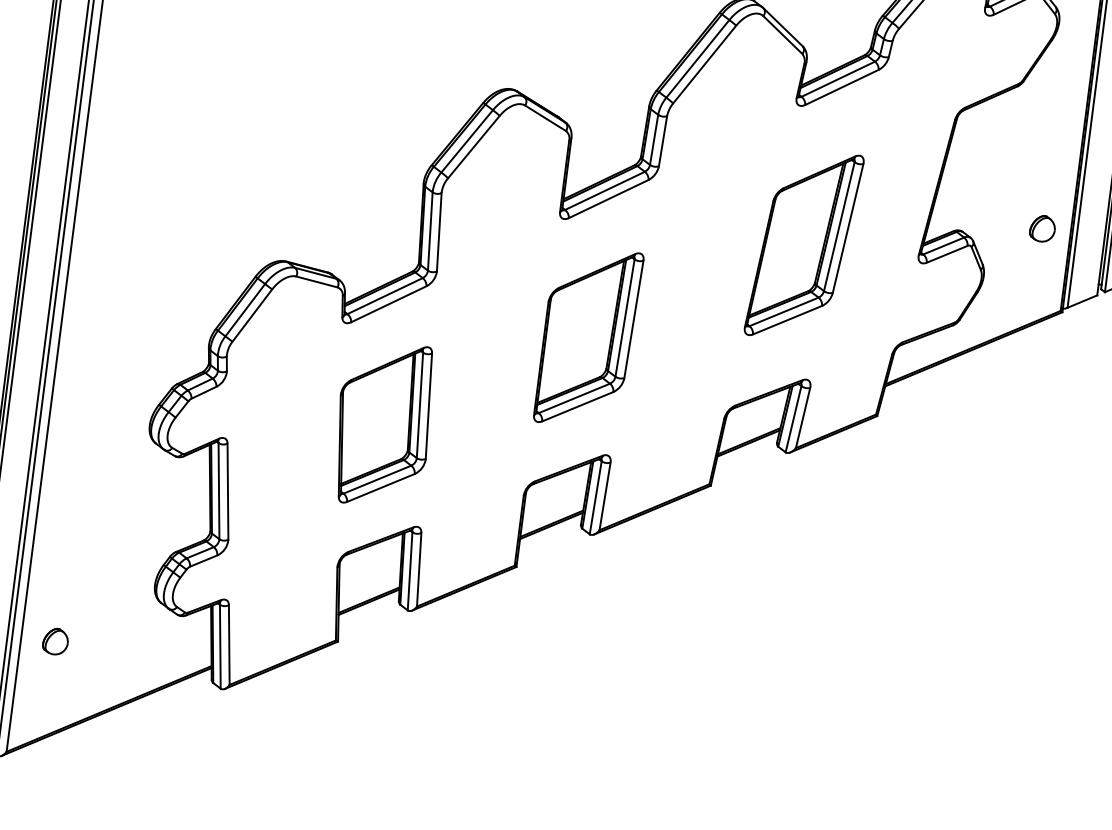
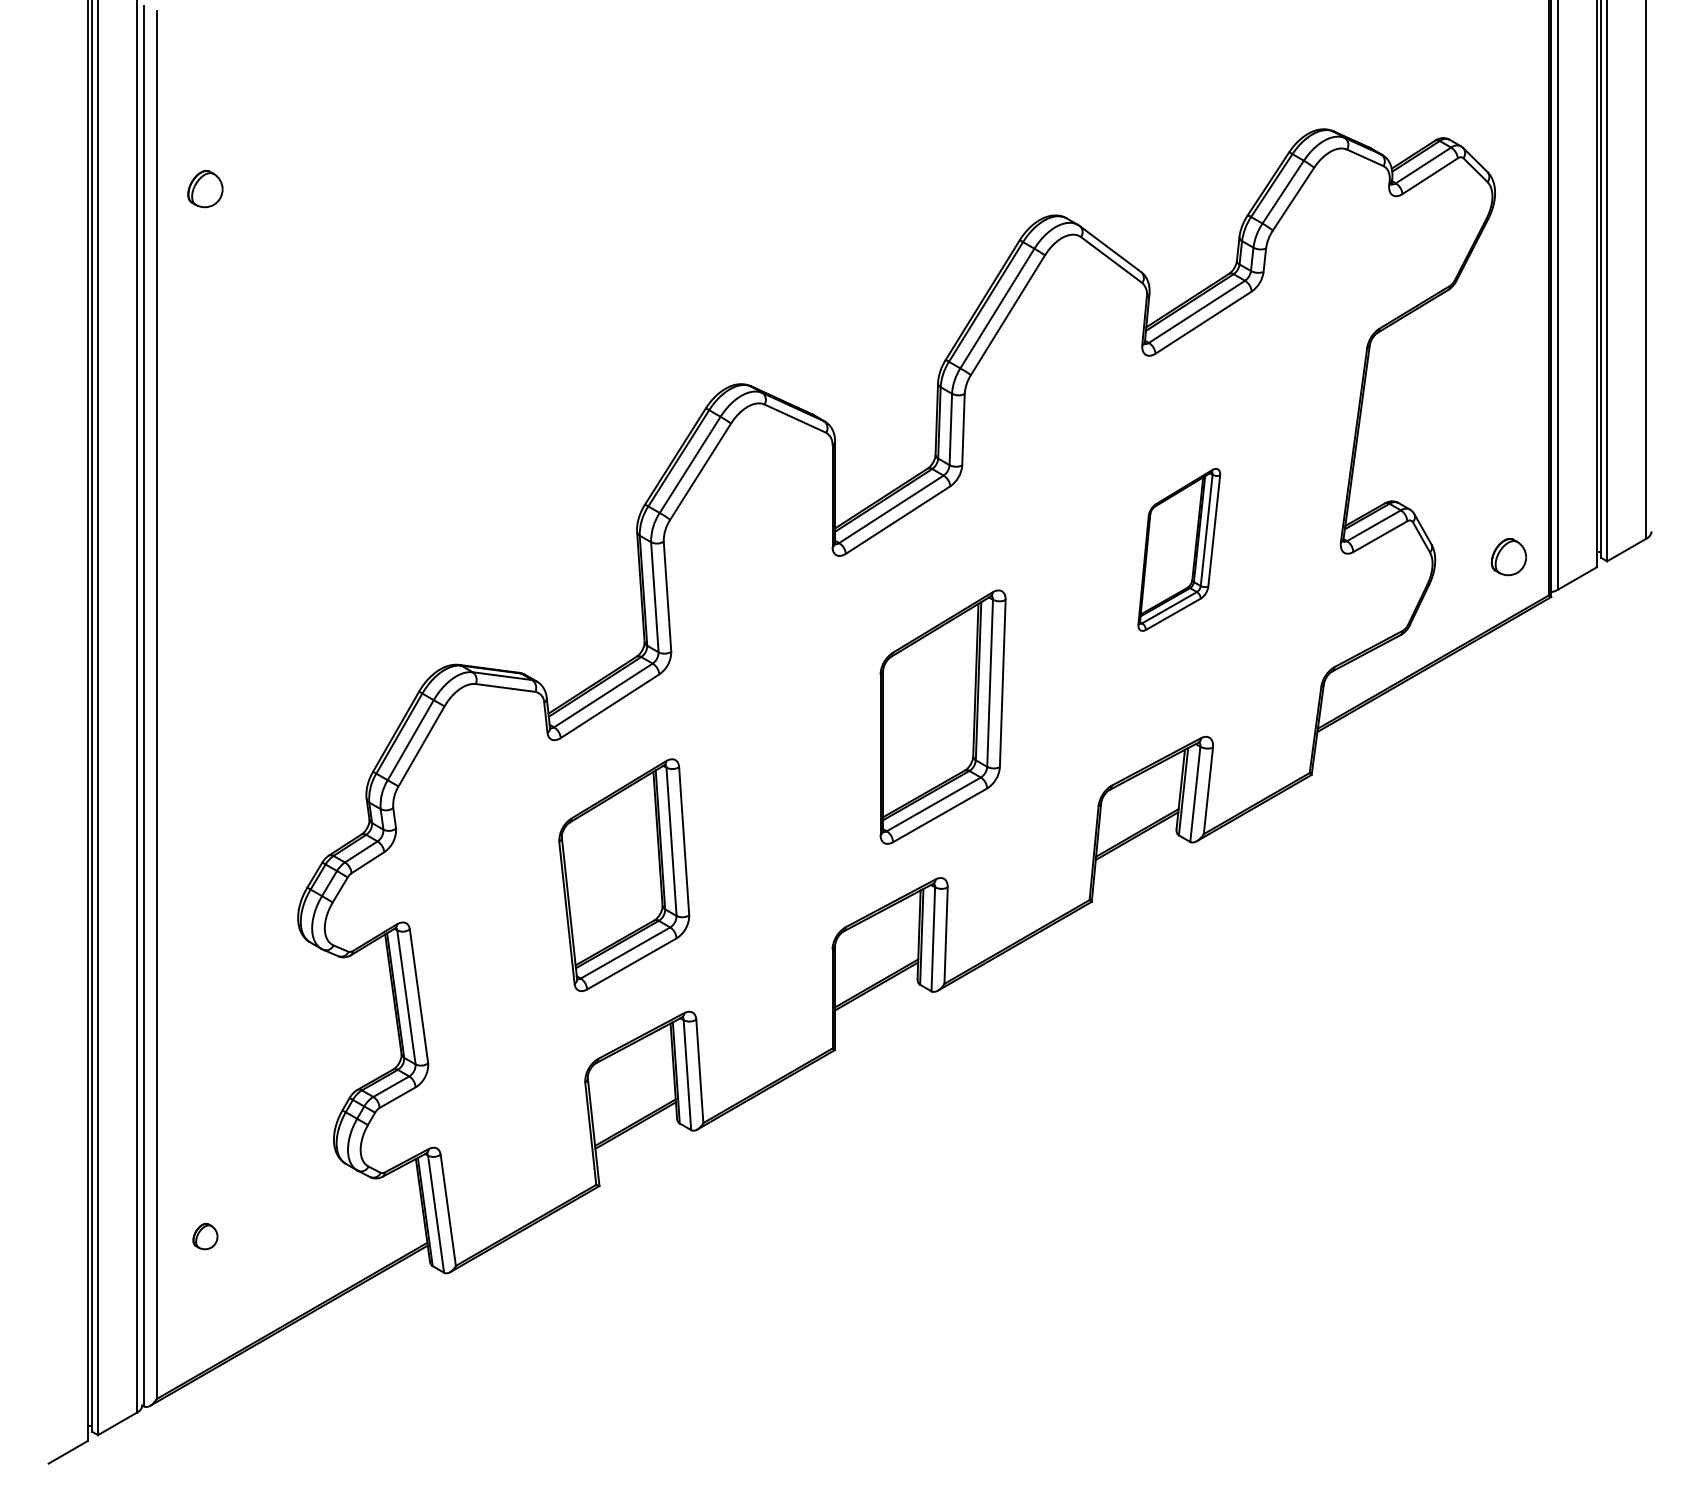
part: (1042, 228) -> (1508, 556), moved
part: (804, 245) -> (1179, 549), size x0.6
part: (588, 337) -> (942, 716), moved
part: (55, 641) -> (205, 1236), size x0.7

